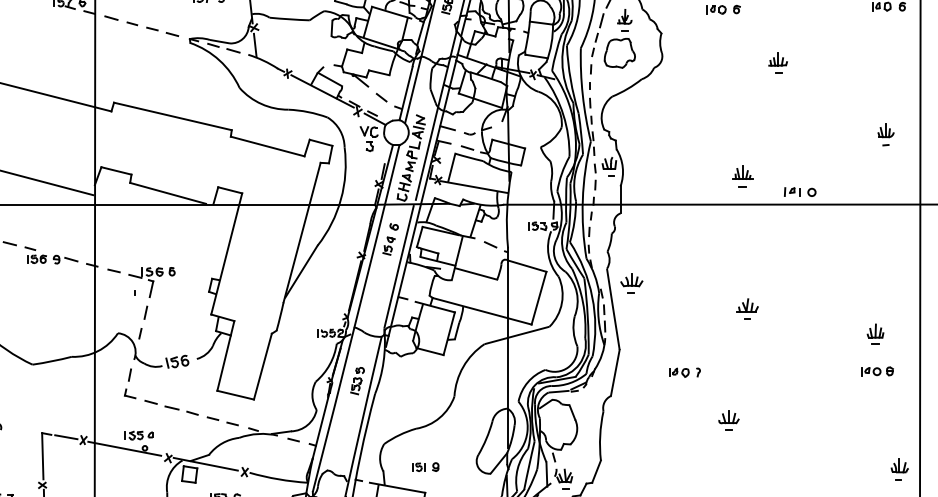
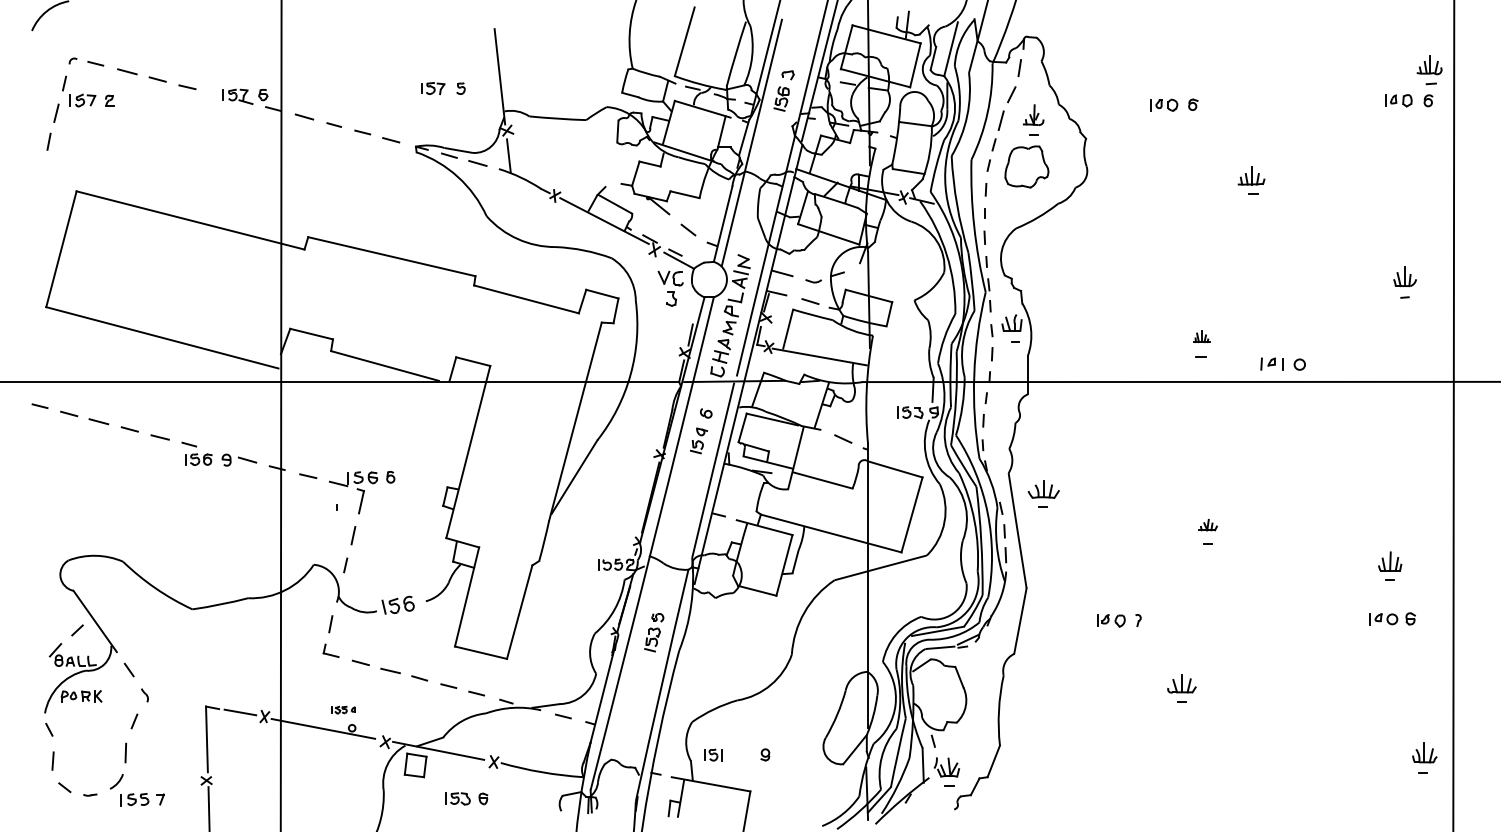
part: (742, 172) -> (1201, 336), size x0.6
part: (746, 304) -> (1207, 524), size x0.6
part: (138, 435) -> (343, 709), size x0.6
part: (419, 466) -> (713, 754), moved

